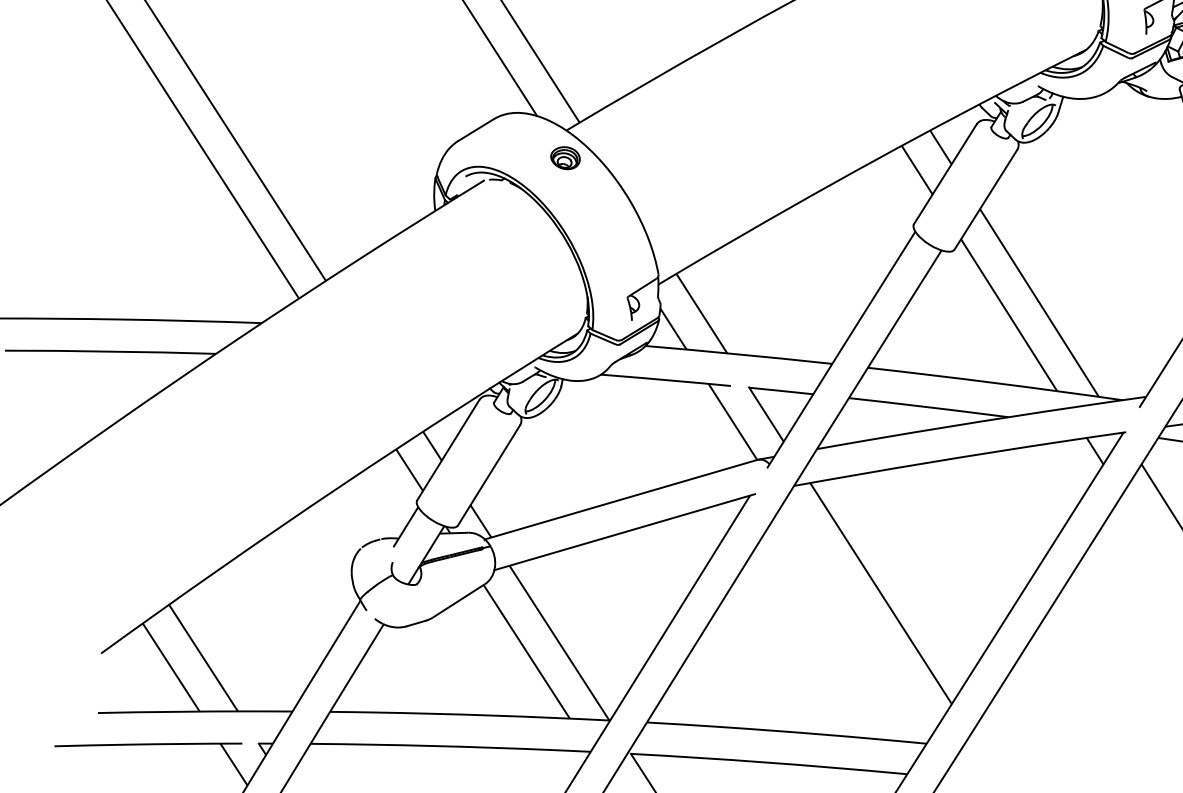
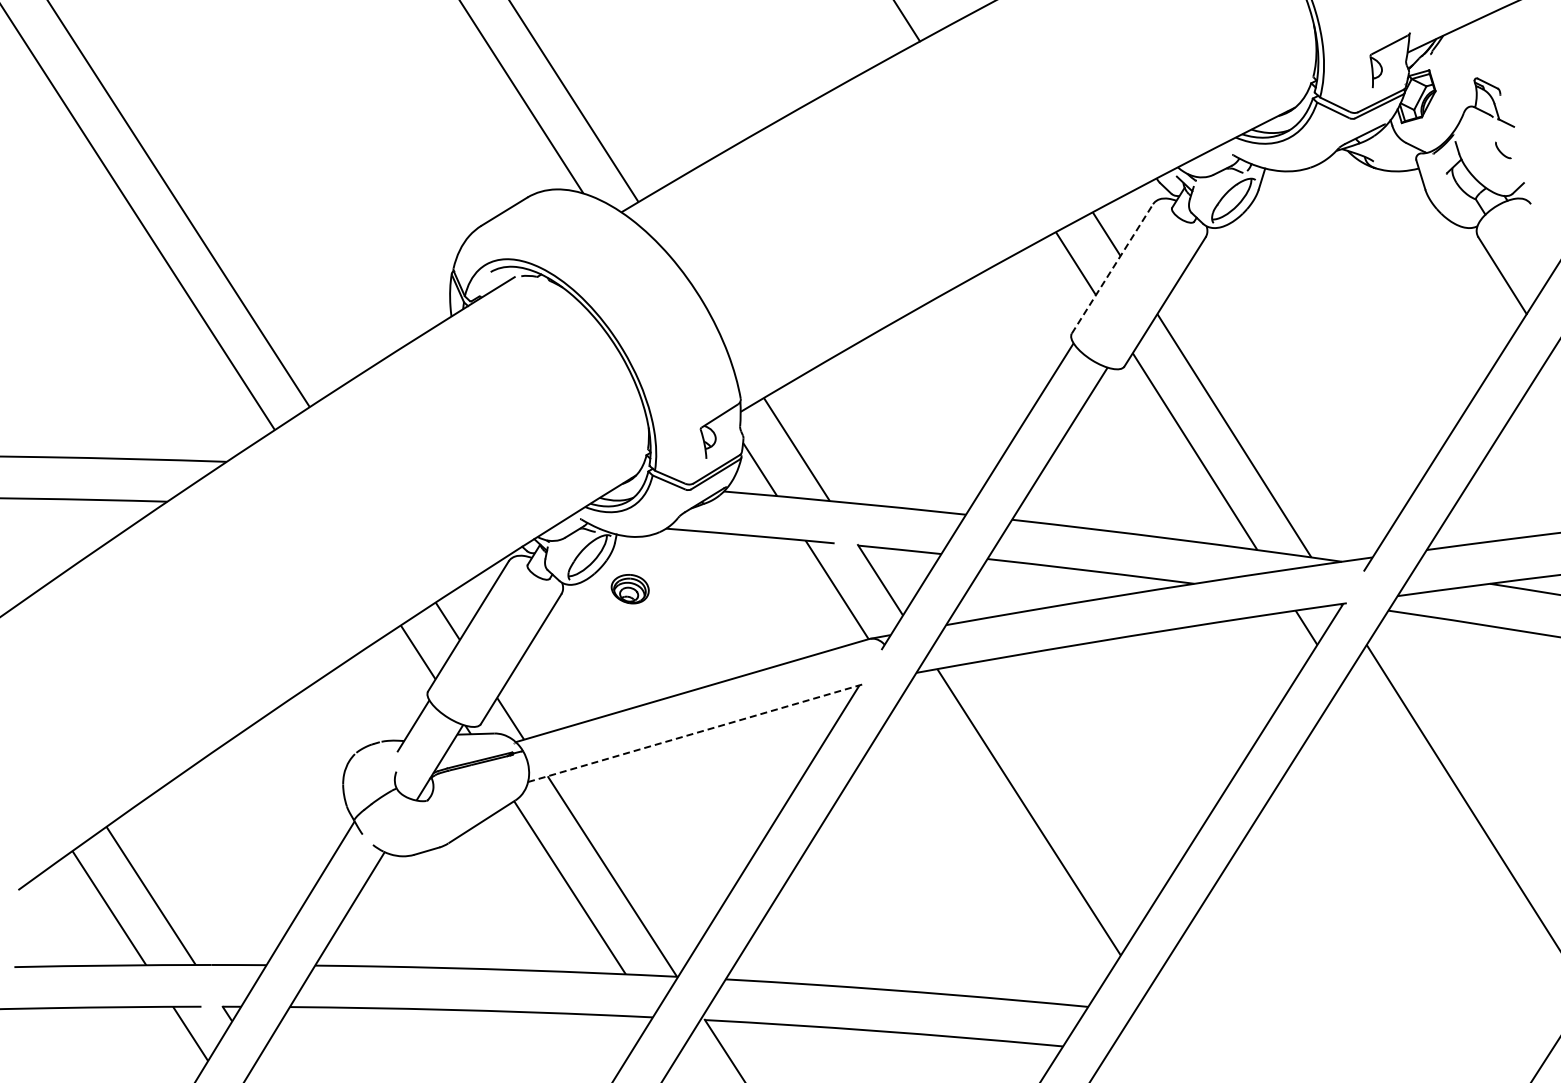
part: (564, 158) -> (629, 589), moved
line: (945, 173) -> (1112, 268), solid -> dashed
line: (624, 531) -> (696, 732), solid -> dashed

